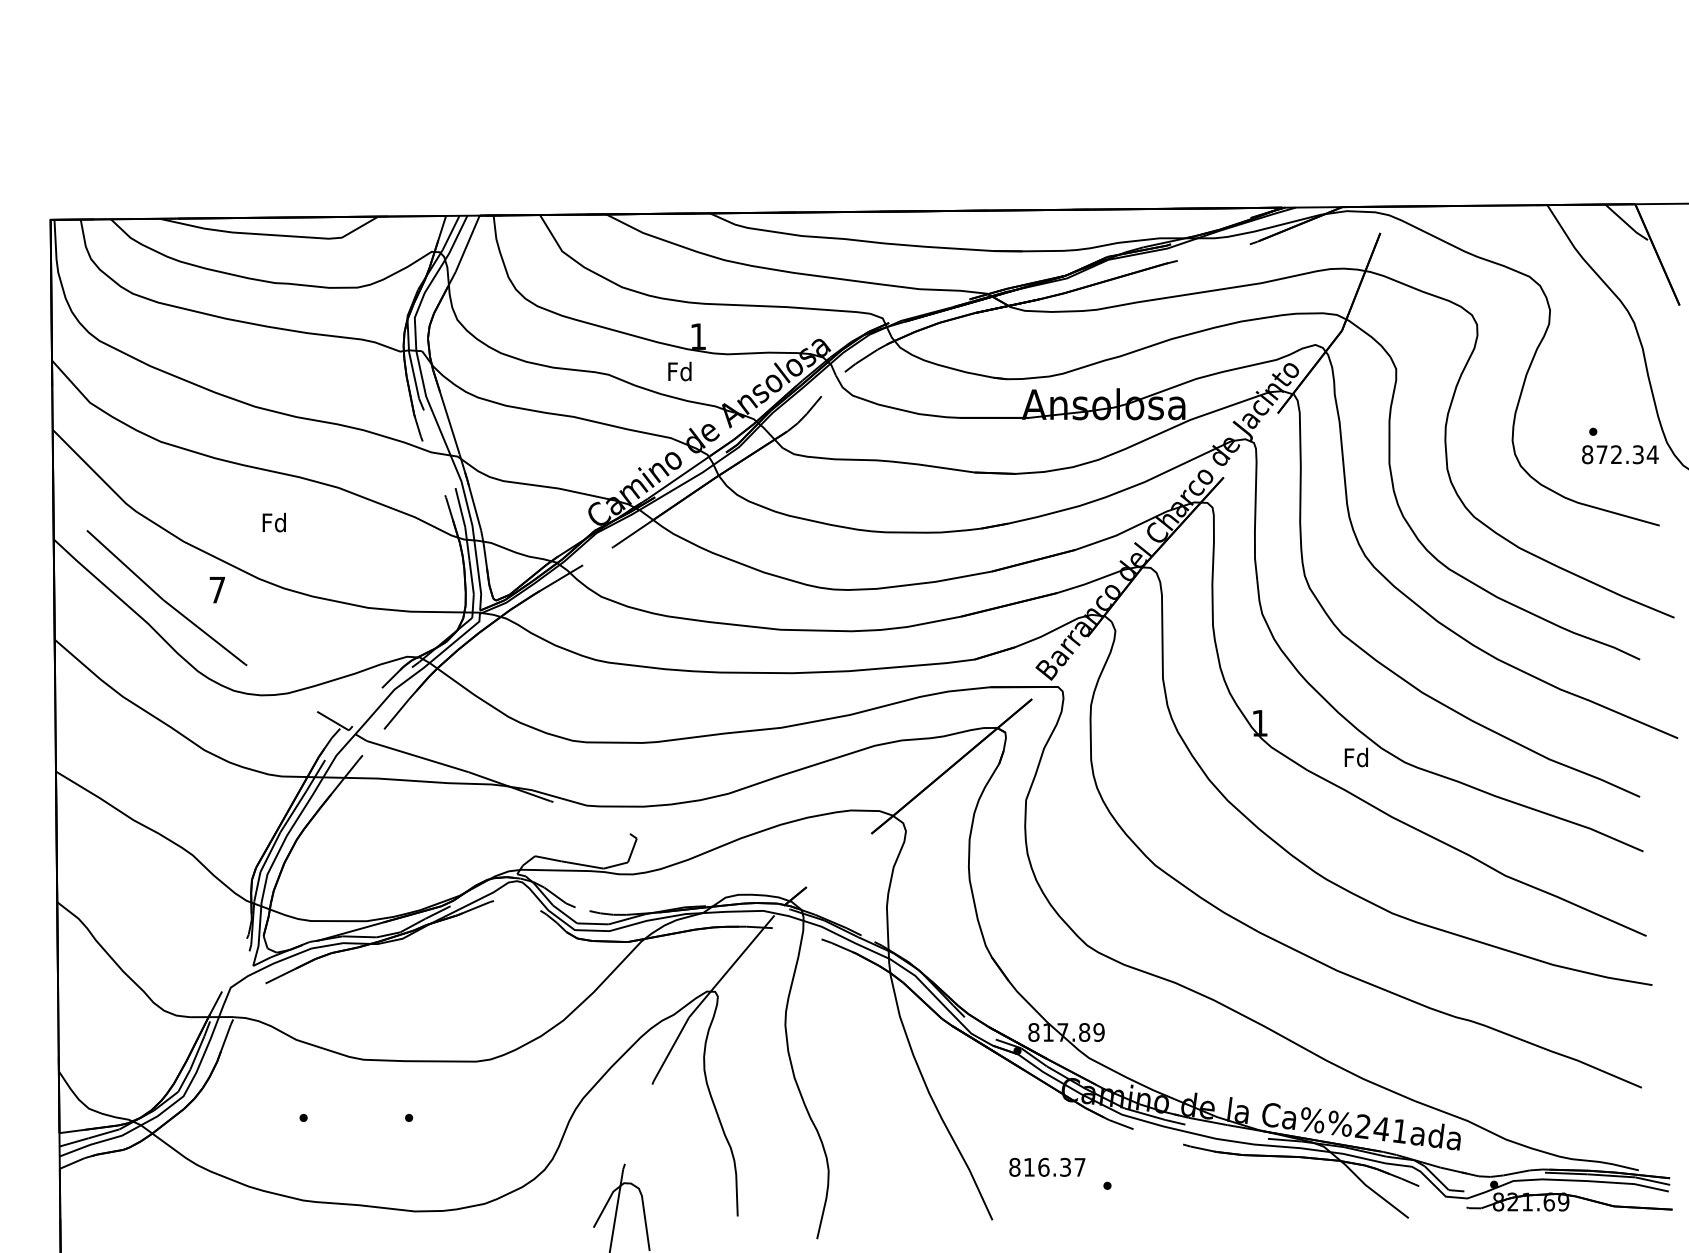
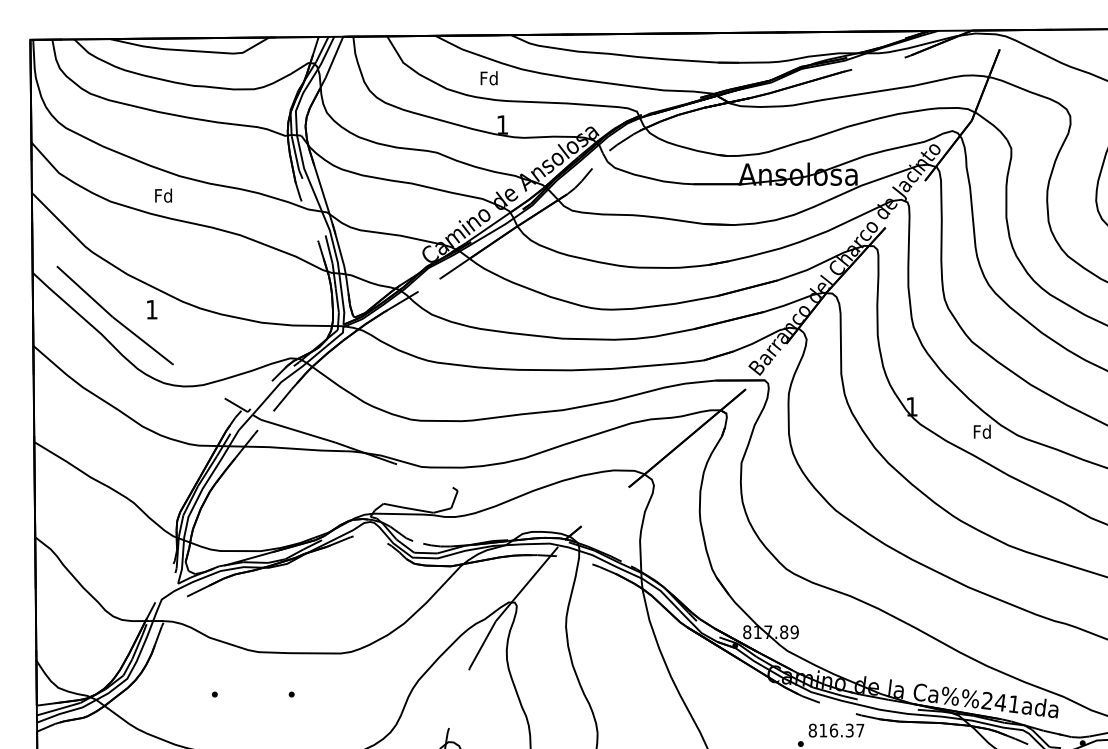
text: (679, 371) -> (488, 78), moved
text: (273, 522) -> (162, 195), moved
text: (216, 590) -> (151, 310), 7 -> 1
text: (1047, 1166) -> (836, 729), moved

